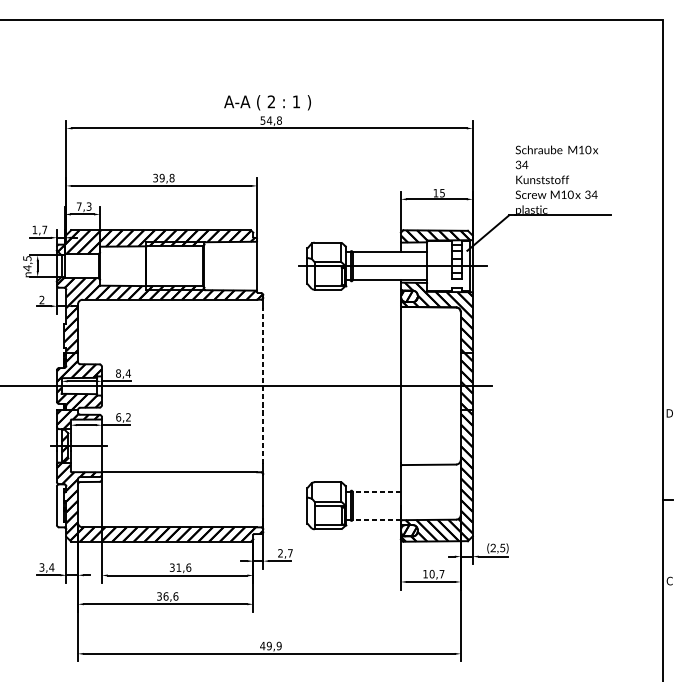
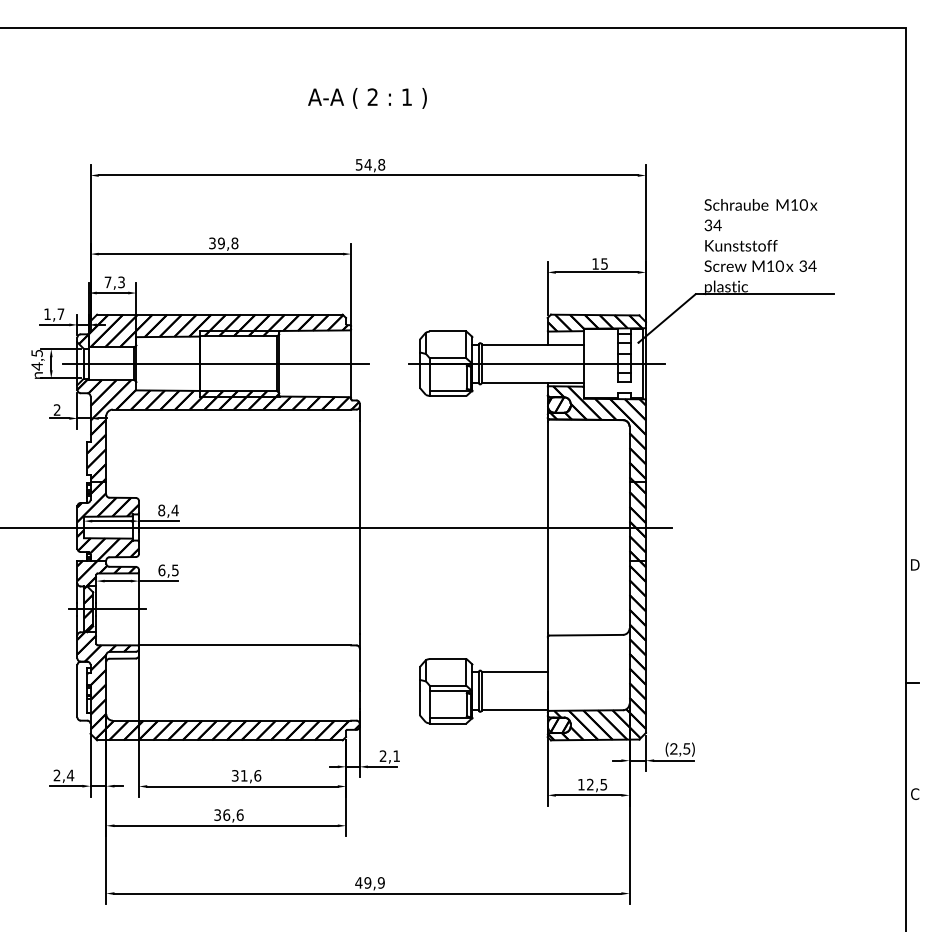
text: (267, 102) -> (367, 98), moved
line: (157, 266) -> (215, 363), added
line: (263, 385) -> (359, 527), dashed -> solid
text: (128, 417) -> (175, 570), 6,2 -> 6,5
line: (376, 492) -> (514, 672), dashed -> solid
line: (376, 519) -> (514, 710), dashed -> solid
text: (290, 552) -> (396, 755), 2,7 -> 2,1
text: (41, 567) -> (56, 775), 3,4 -> 2,4
text: (436, 574) -> (596, 784), 10,7 -> 12,5

